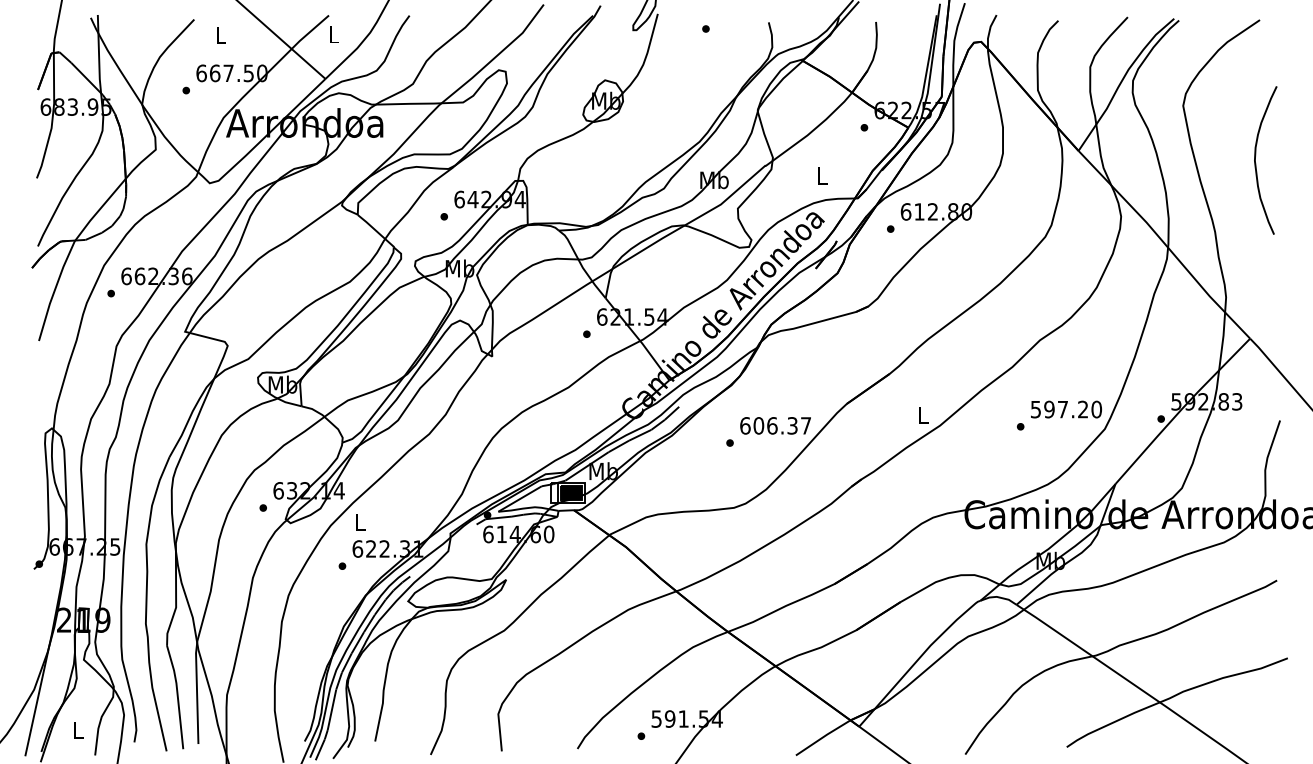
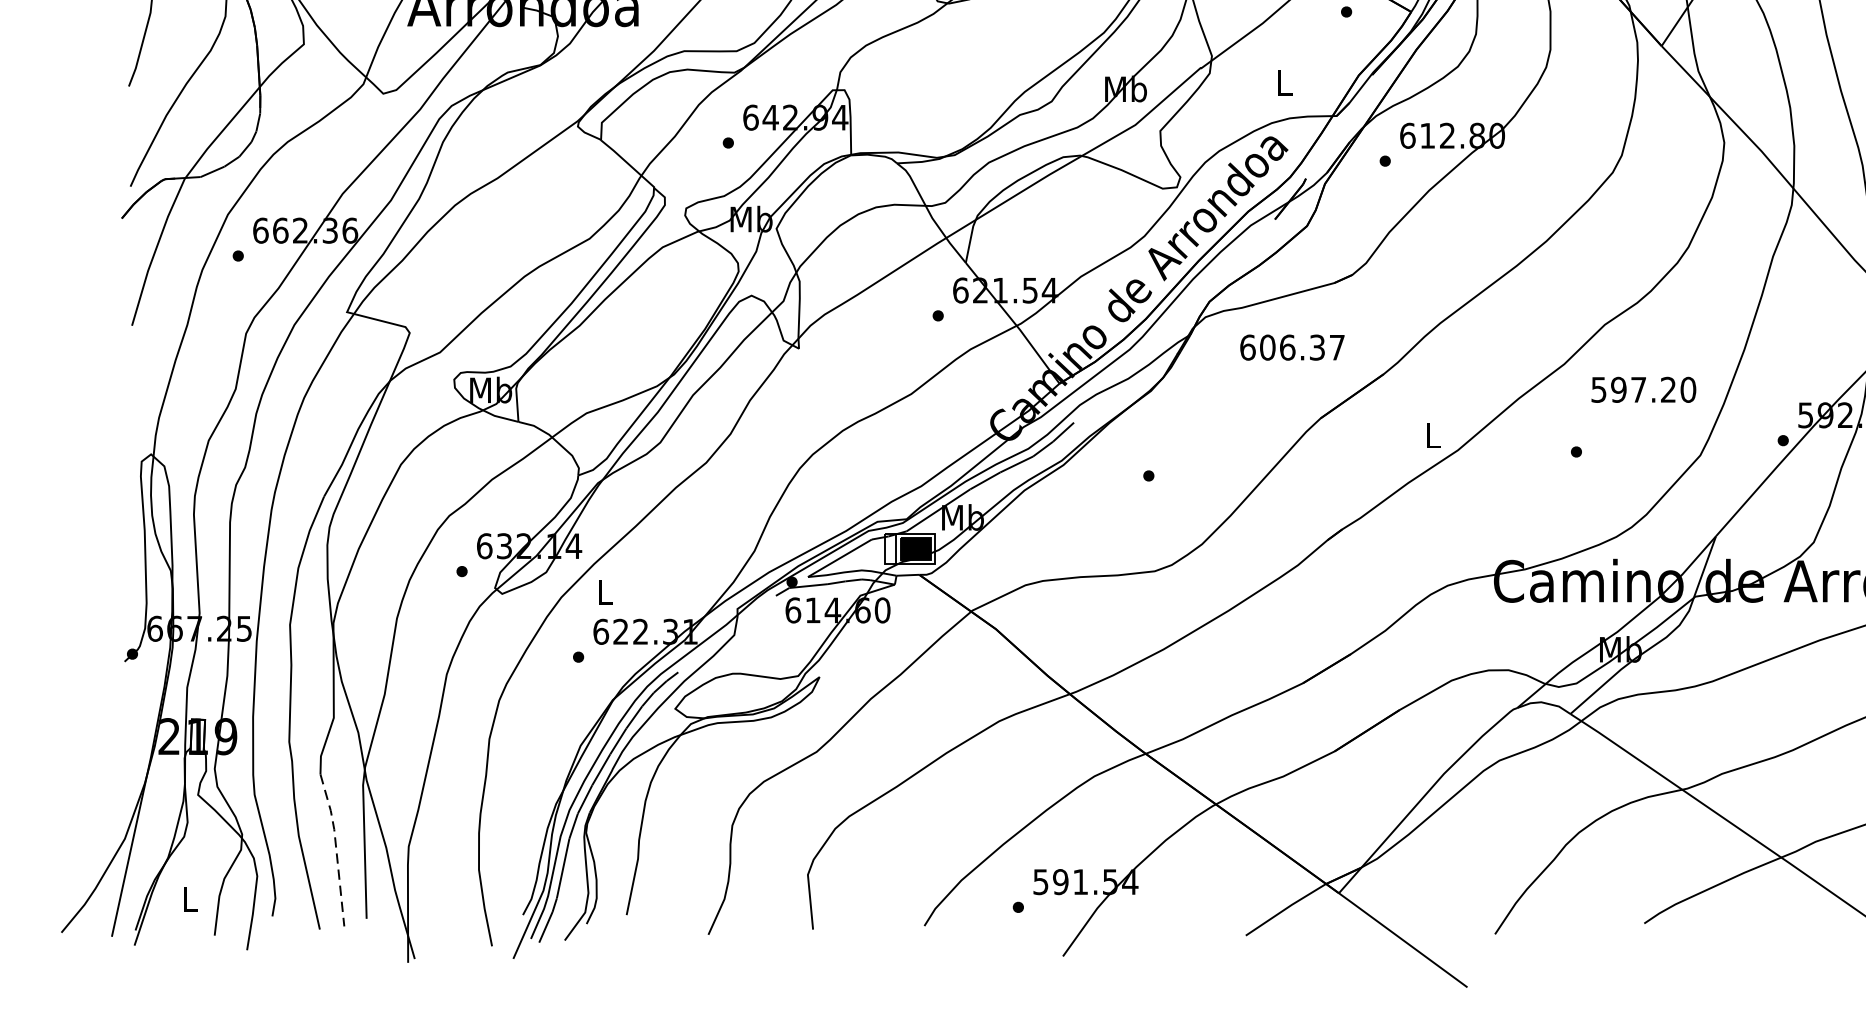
text: (1066, 409) -> (1643, 389), moved
text: (775, 425) -> (1292, 347), moved
line: (177, 696) -> (335, 848), solid -> dashed

